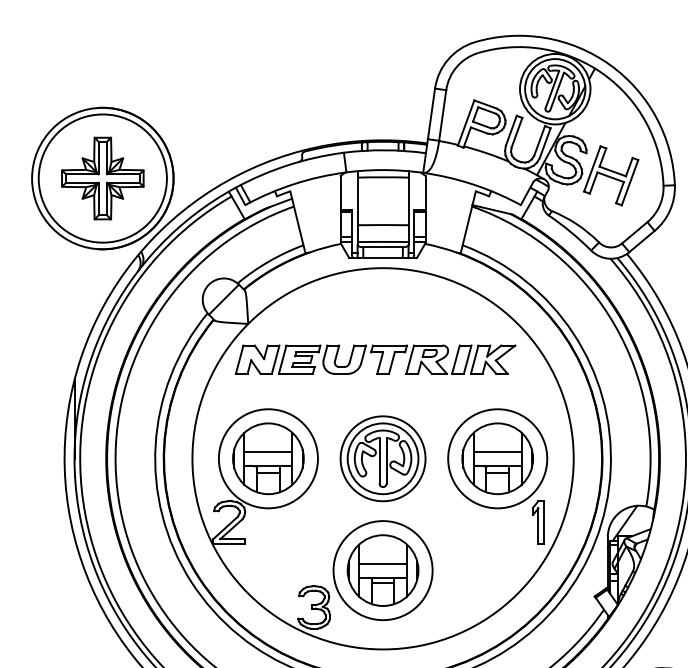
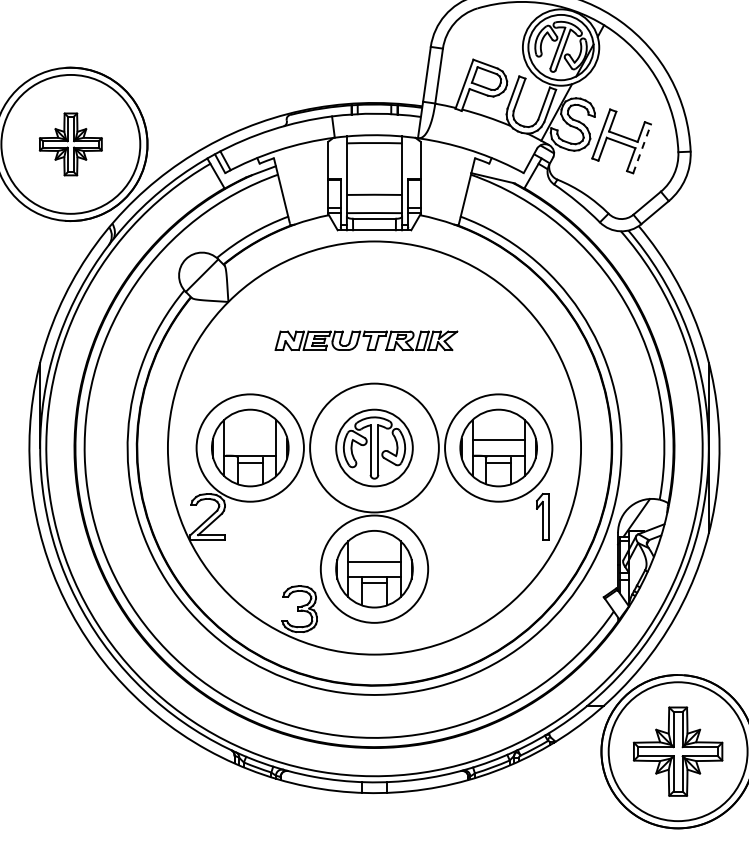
part: (102, 178) -> (70, 144), size x0.7
line: (630, 182) -> (642, 148), solid -> dashed
part: (375, 359) -> (366, 340), size x0.6
line: (268, 451) -> (250, 440), removed
circle: (383, 459) -> (374, 448), size x1.4

